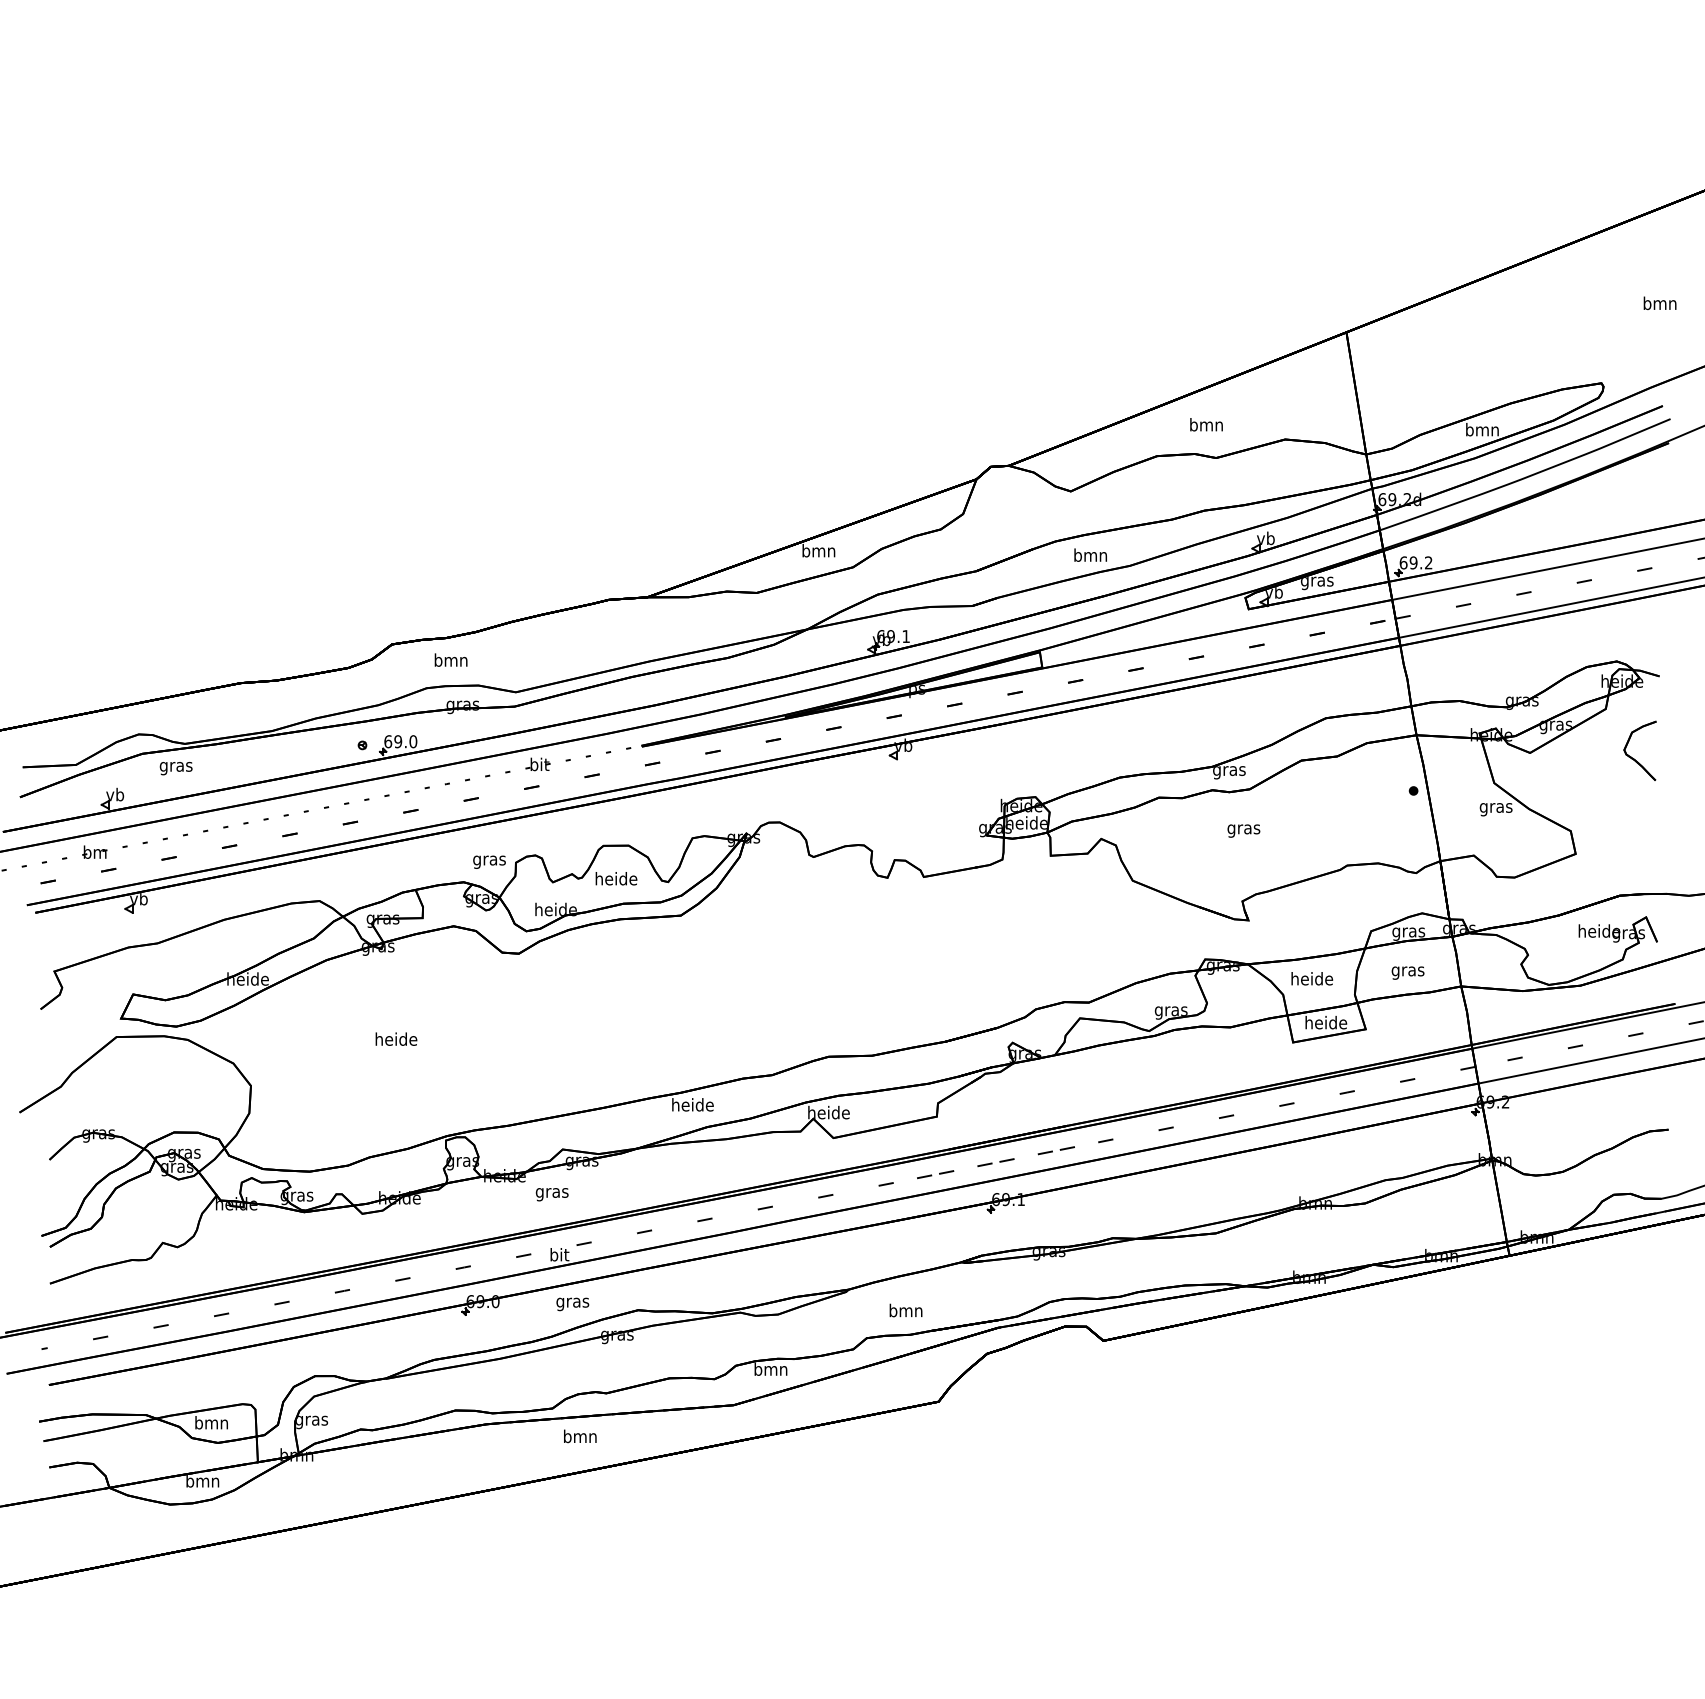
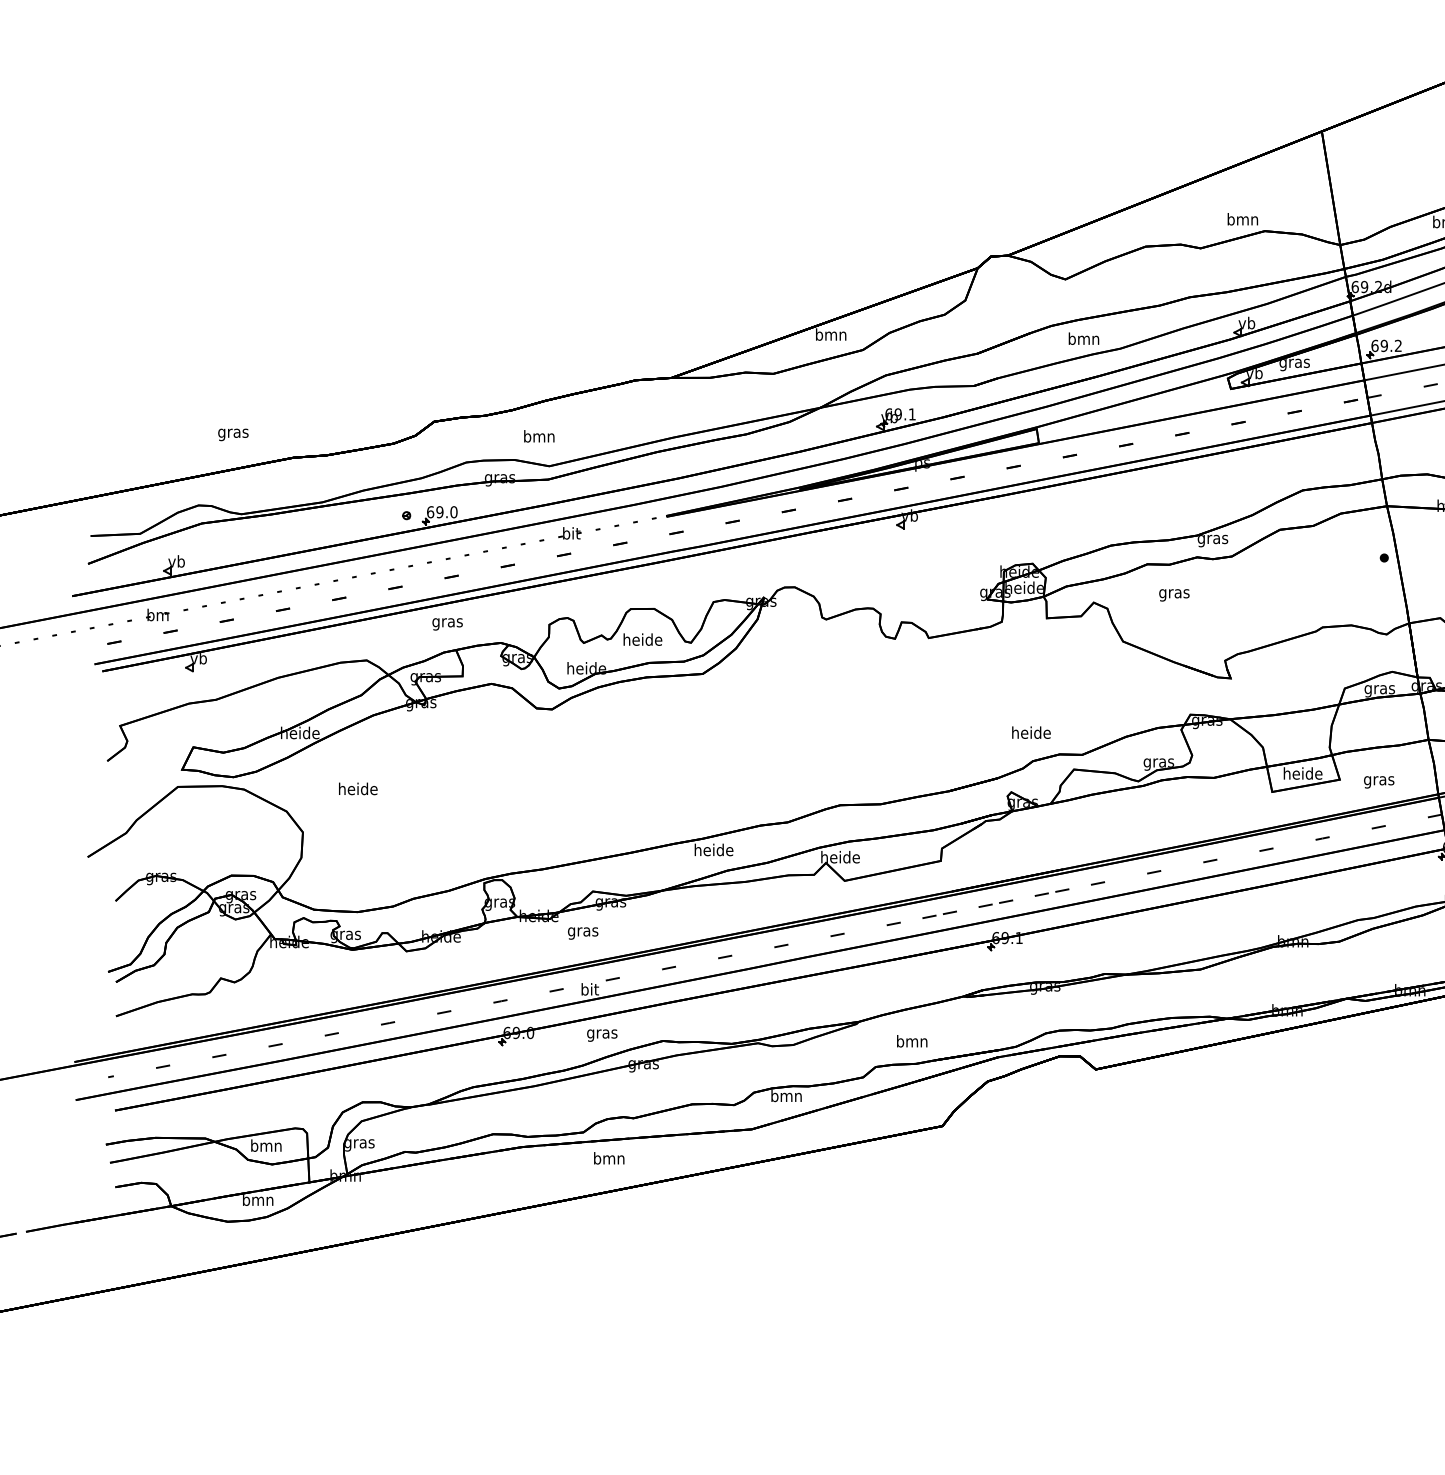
text: (1206, 424) -> (1242, 219), moved
text: (450, 659) -> (538, 435), moved
text: (175, 768) -> (232, 434), moved
text: (1243, 830) -> (1174, 594), moved
text: (489, 861) -> (447, 623), moved
text: (1407, 972) -> (1378, 781), moved
text: (1312, 978) -> (1031, 732), moved
text: (396, 1038) -> (358, 788), moved

